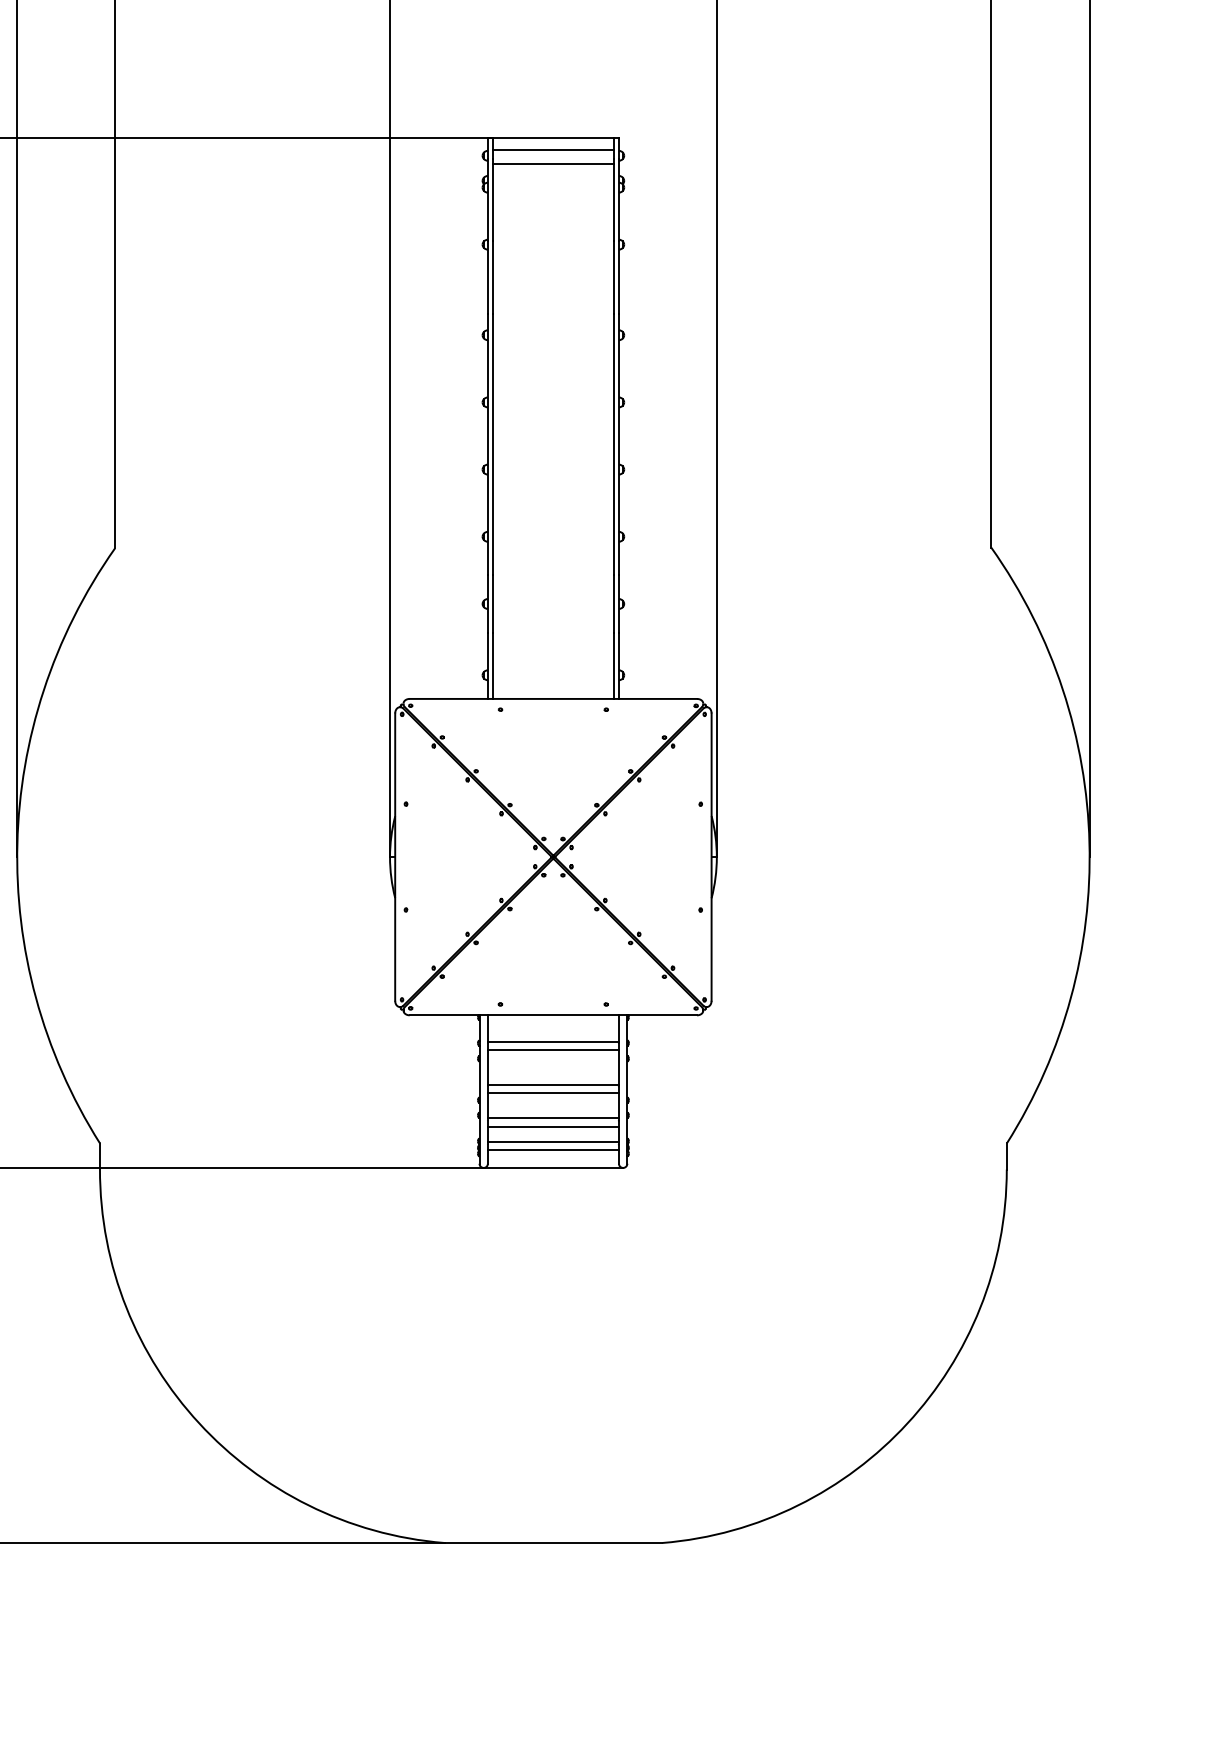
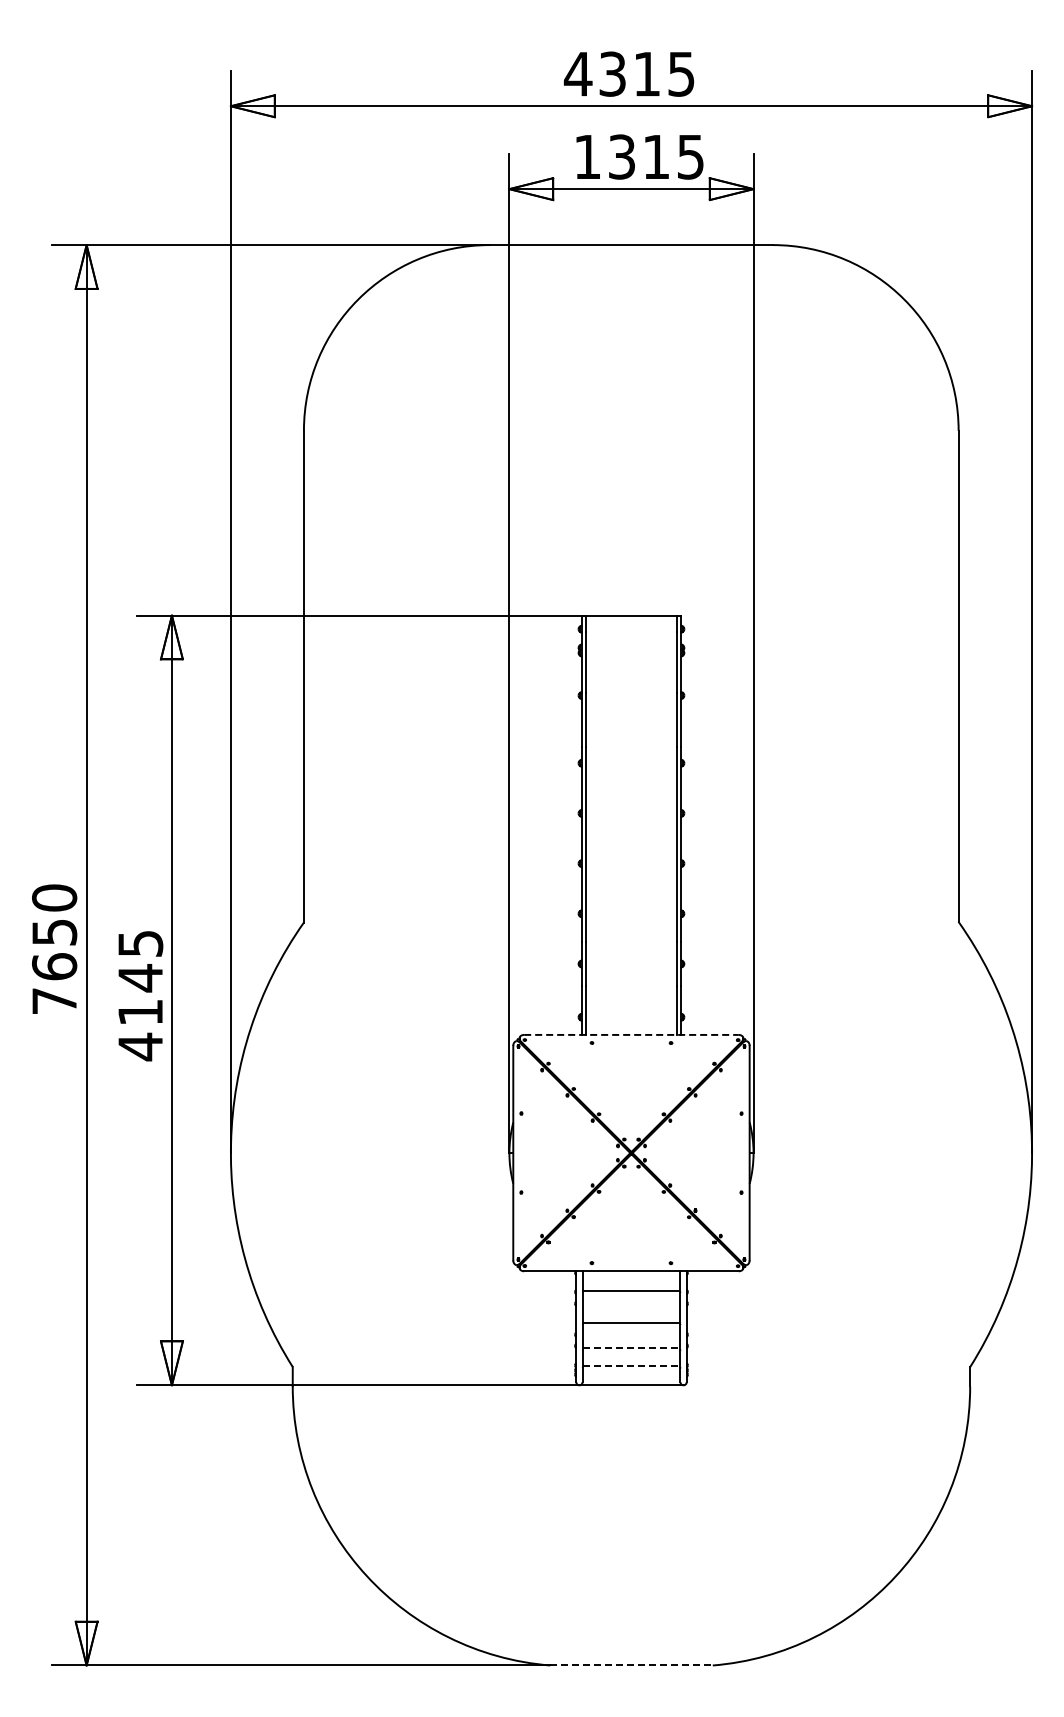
line: (552, 149) -> (630, 624), removed
line: (552, 164) -> (630, 635), removed
line: (553, 698) -> (631, 1034), solid -> dashed
line: (553, 1050) -> (631, 1297), removed
line: (553, 1093) -> (631, 1329), removed
line: (553, 1118) -> (631, 1348), solid -> dashed
line: (553, 1126) -> (631, 1354), removed
line: (553, 1141) -> (631, 1365), solid -> dashed
line: (553, 1150) -> (631, 1372), removed
line: (553, 1543) -> (631, 1665), solid -> dashed

